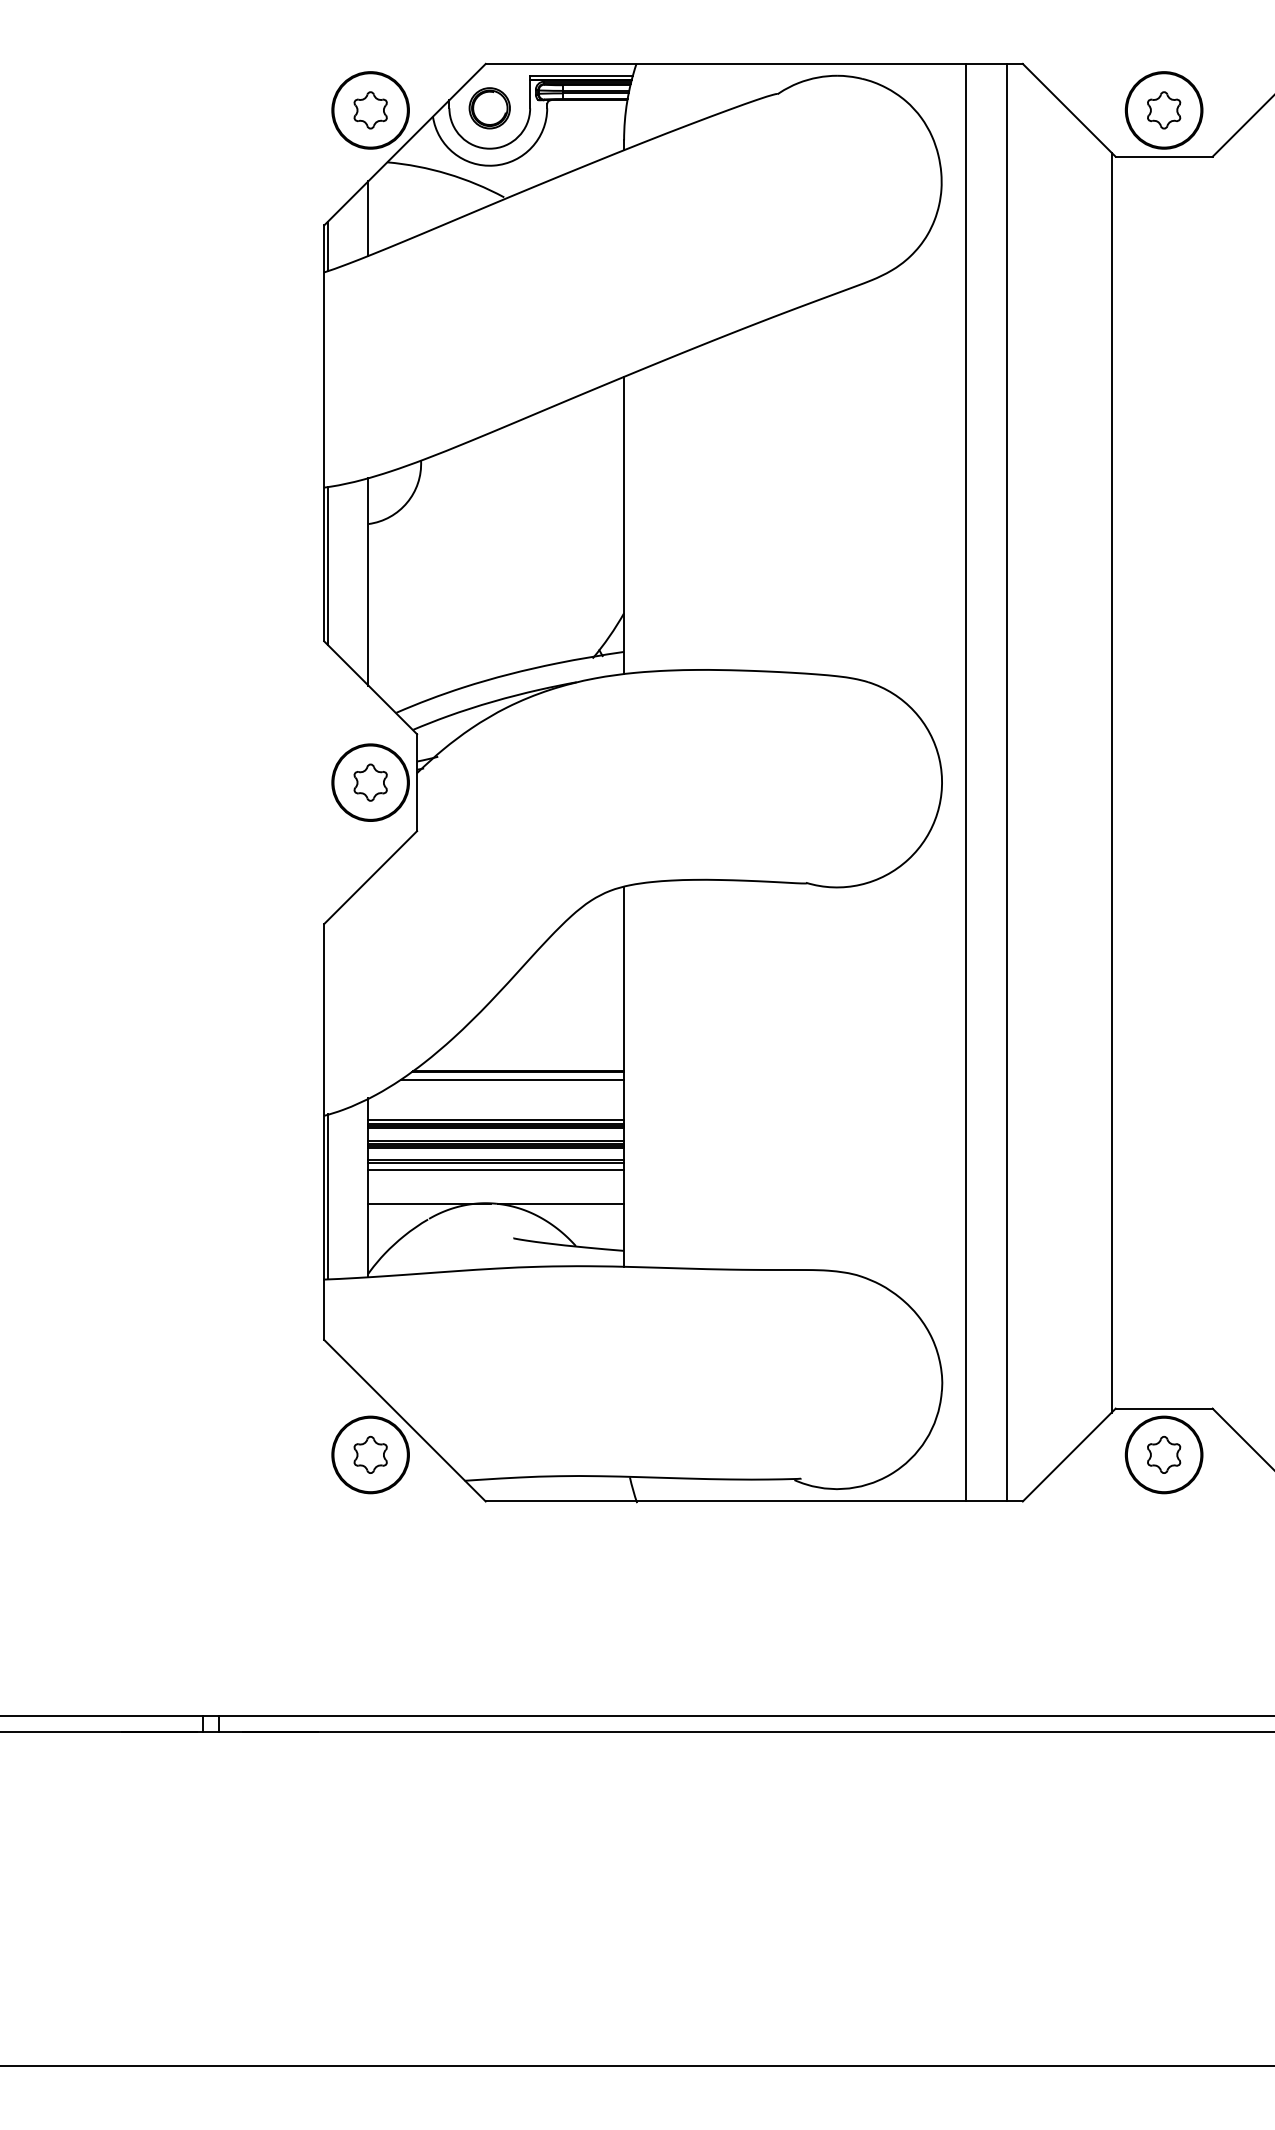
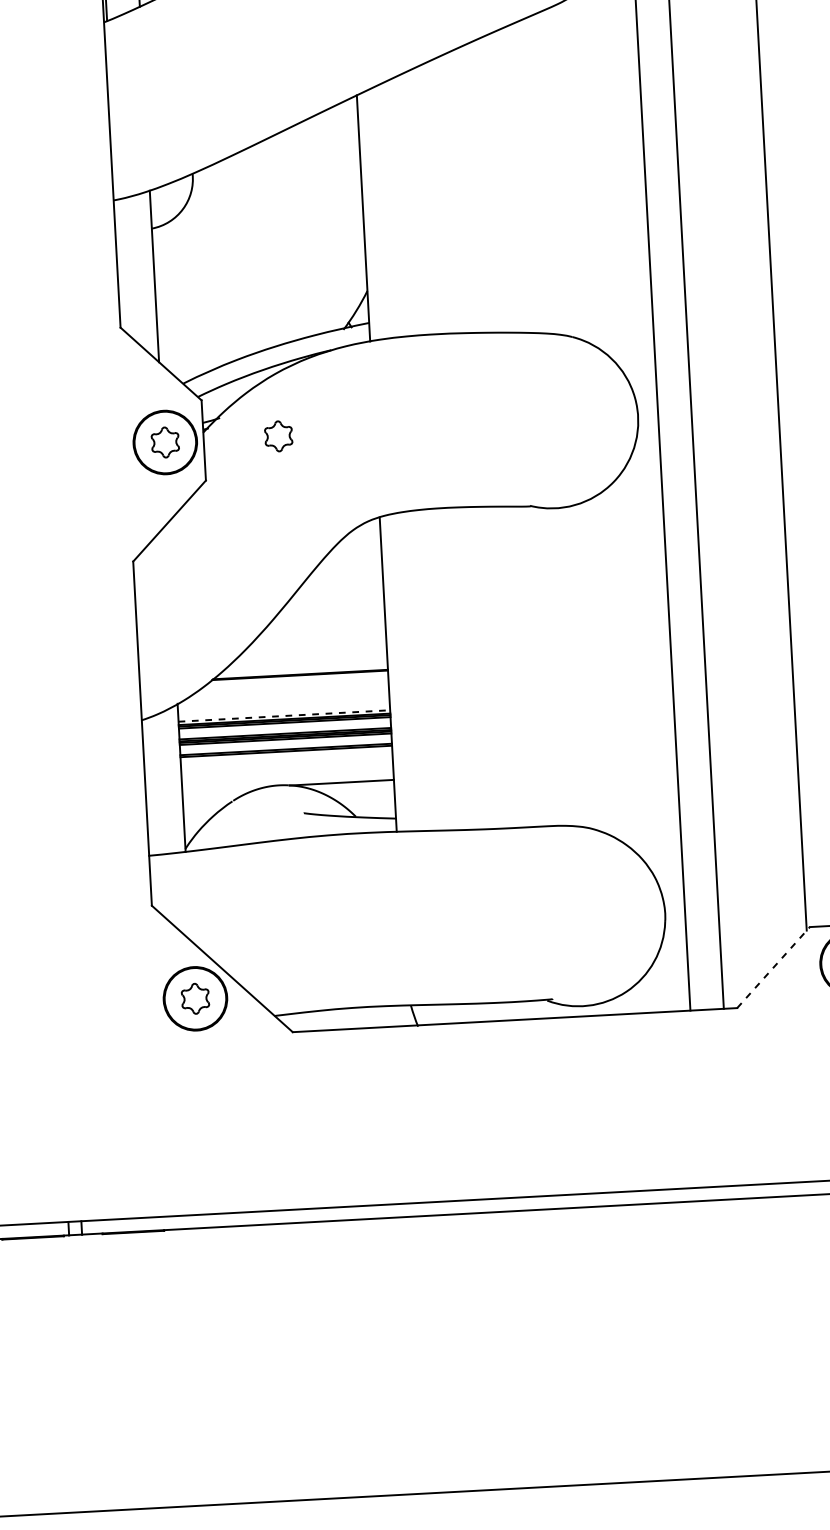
line: (328, 565) -> (120, 264), removed
part: (507, 782) -> (278, 436), added
line: (512, 1080) -> (296, 682), removed
line: (496, 1119) -> (284, 715), solid -> dashed
line: (496, 1170) -> (286, 757), removed
line: (328, 1196) -> (148, 786), removed
line: (429, 1204) -> (232, 788), removed
line: (1069, 1455) -> (773, 967), solid -> dashed

